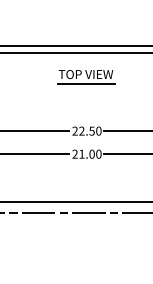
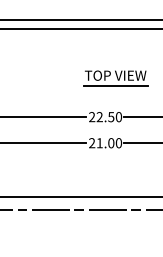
part: (86, 77) -> (116, 79), moved

